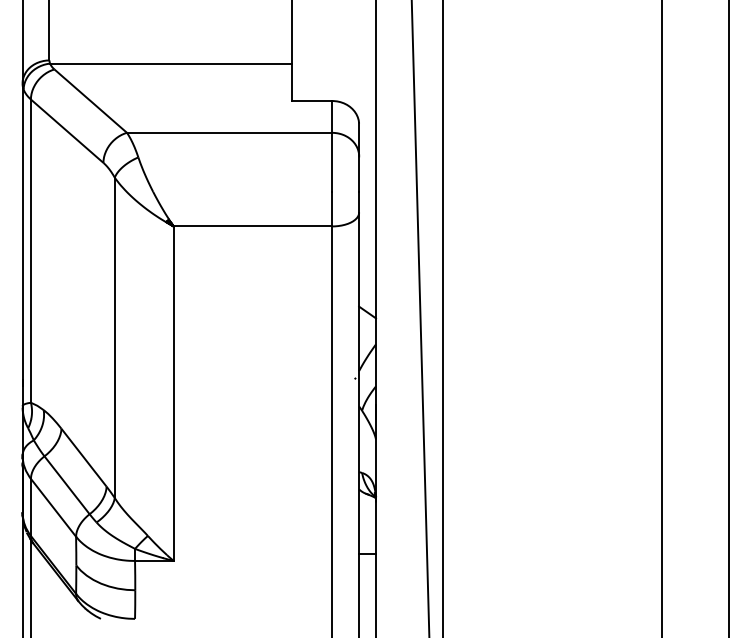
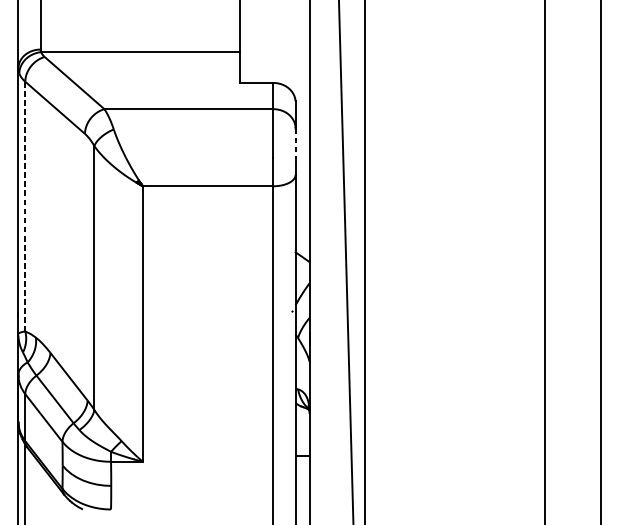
line: (359, 174) -> (295, 143), solid -> dashed
line: (30, 251) -> (24, 206), solid -> dashed

